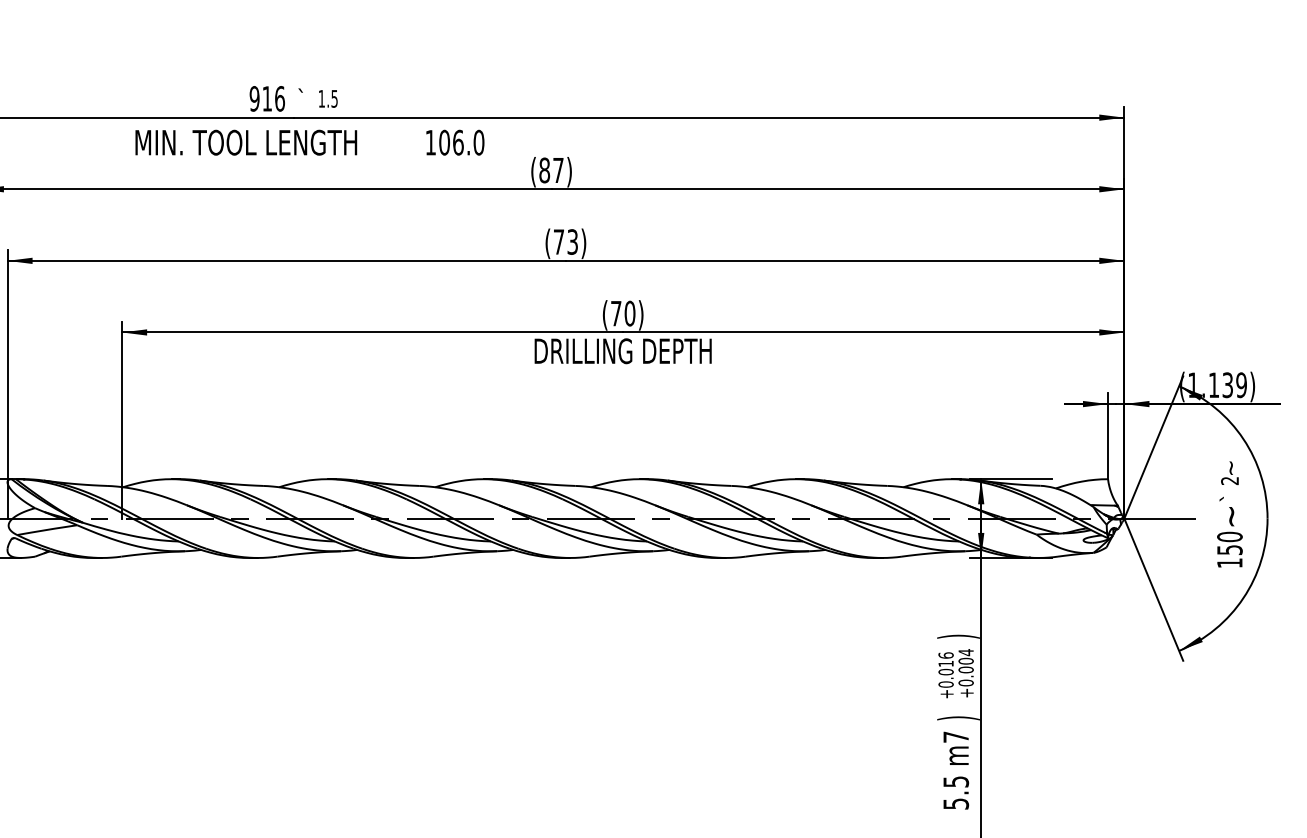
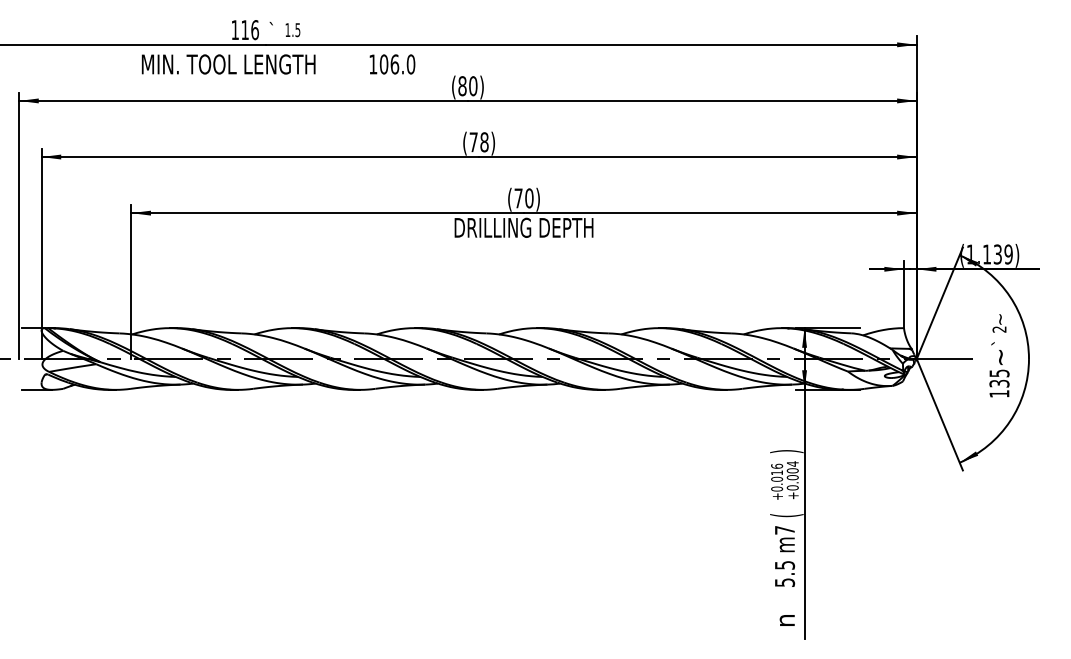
text: (254, 99) -> (235, 30), 916 -> 116
text: (558, 170) -> (473, 86), (87) -> (80)
text: (572, 242) -> (484, 142), (73) -> (78)
text: (1229, 543) -> (999, 378), 150 -> 135
text: (958, 718) -> (786, 515), ) -> (

